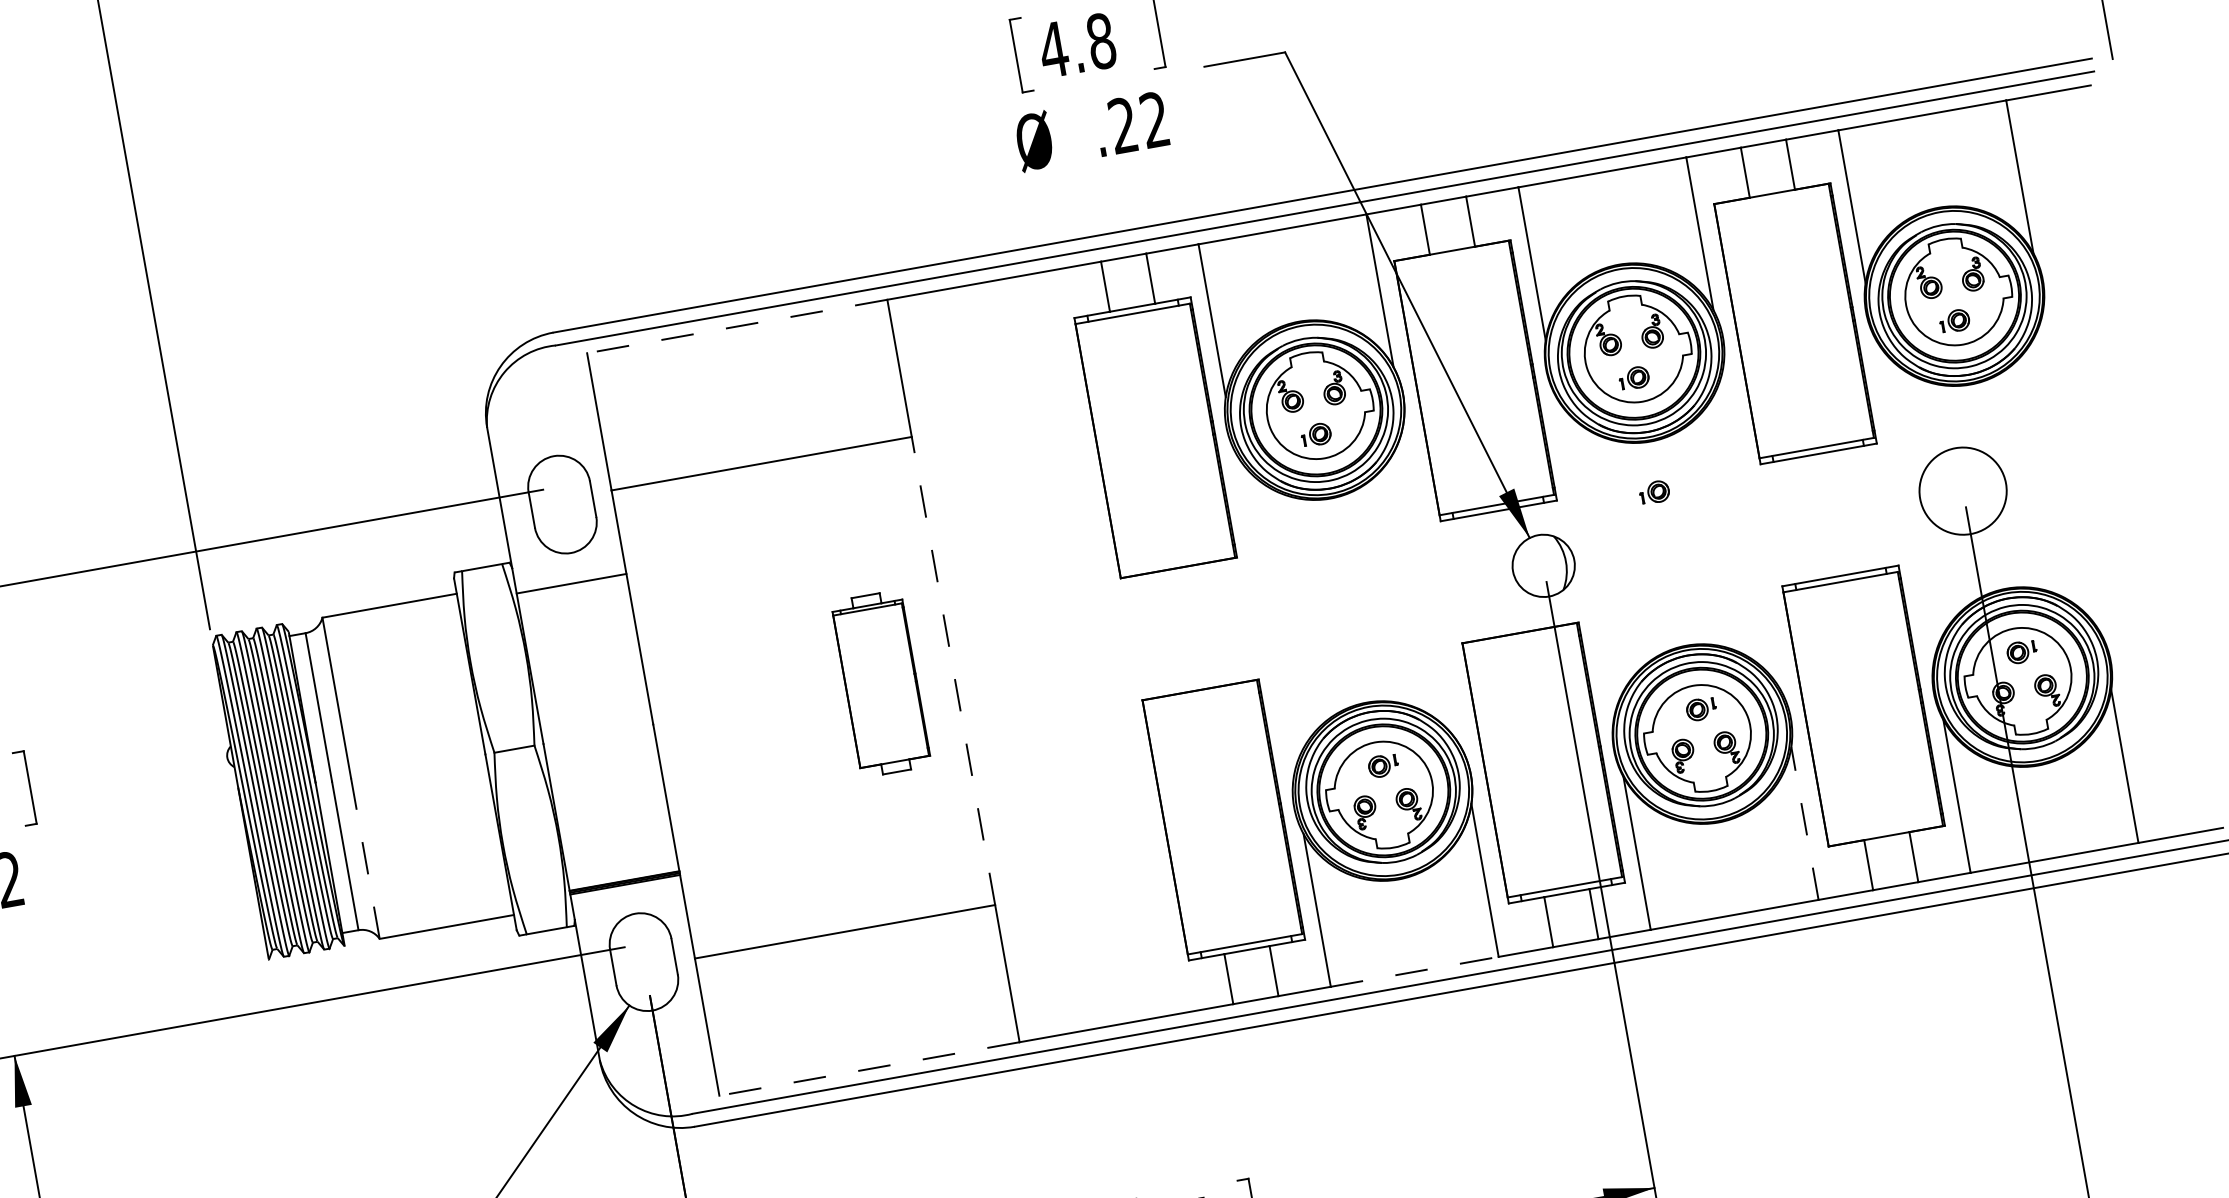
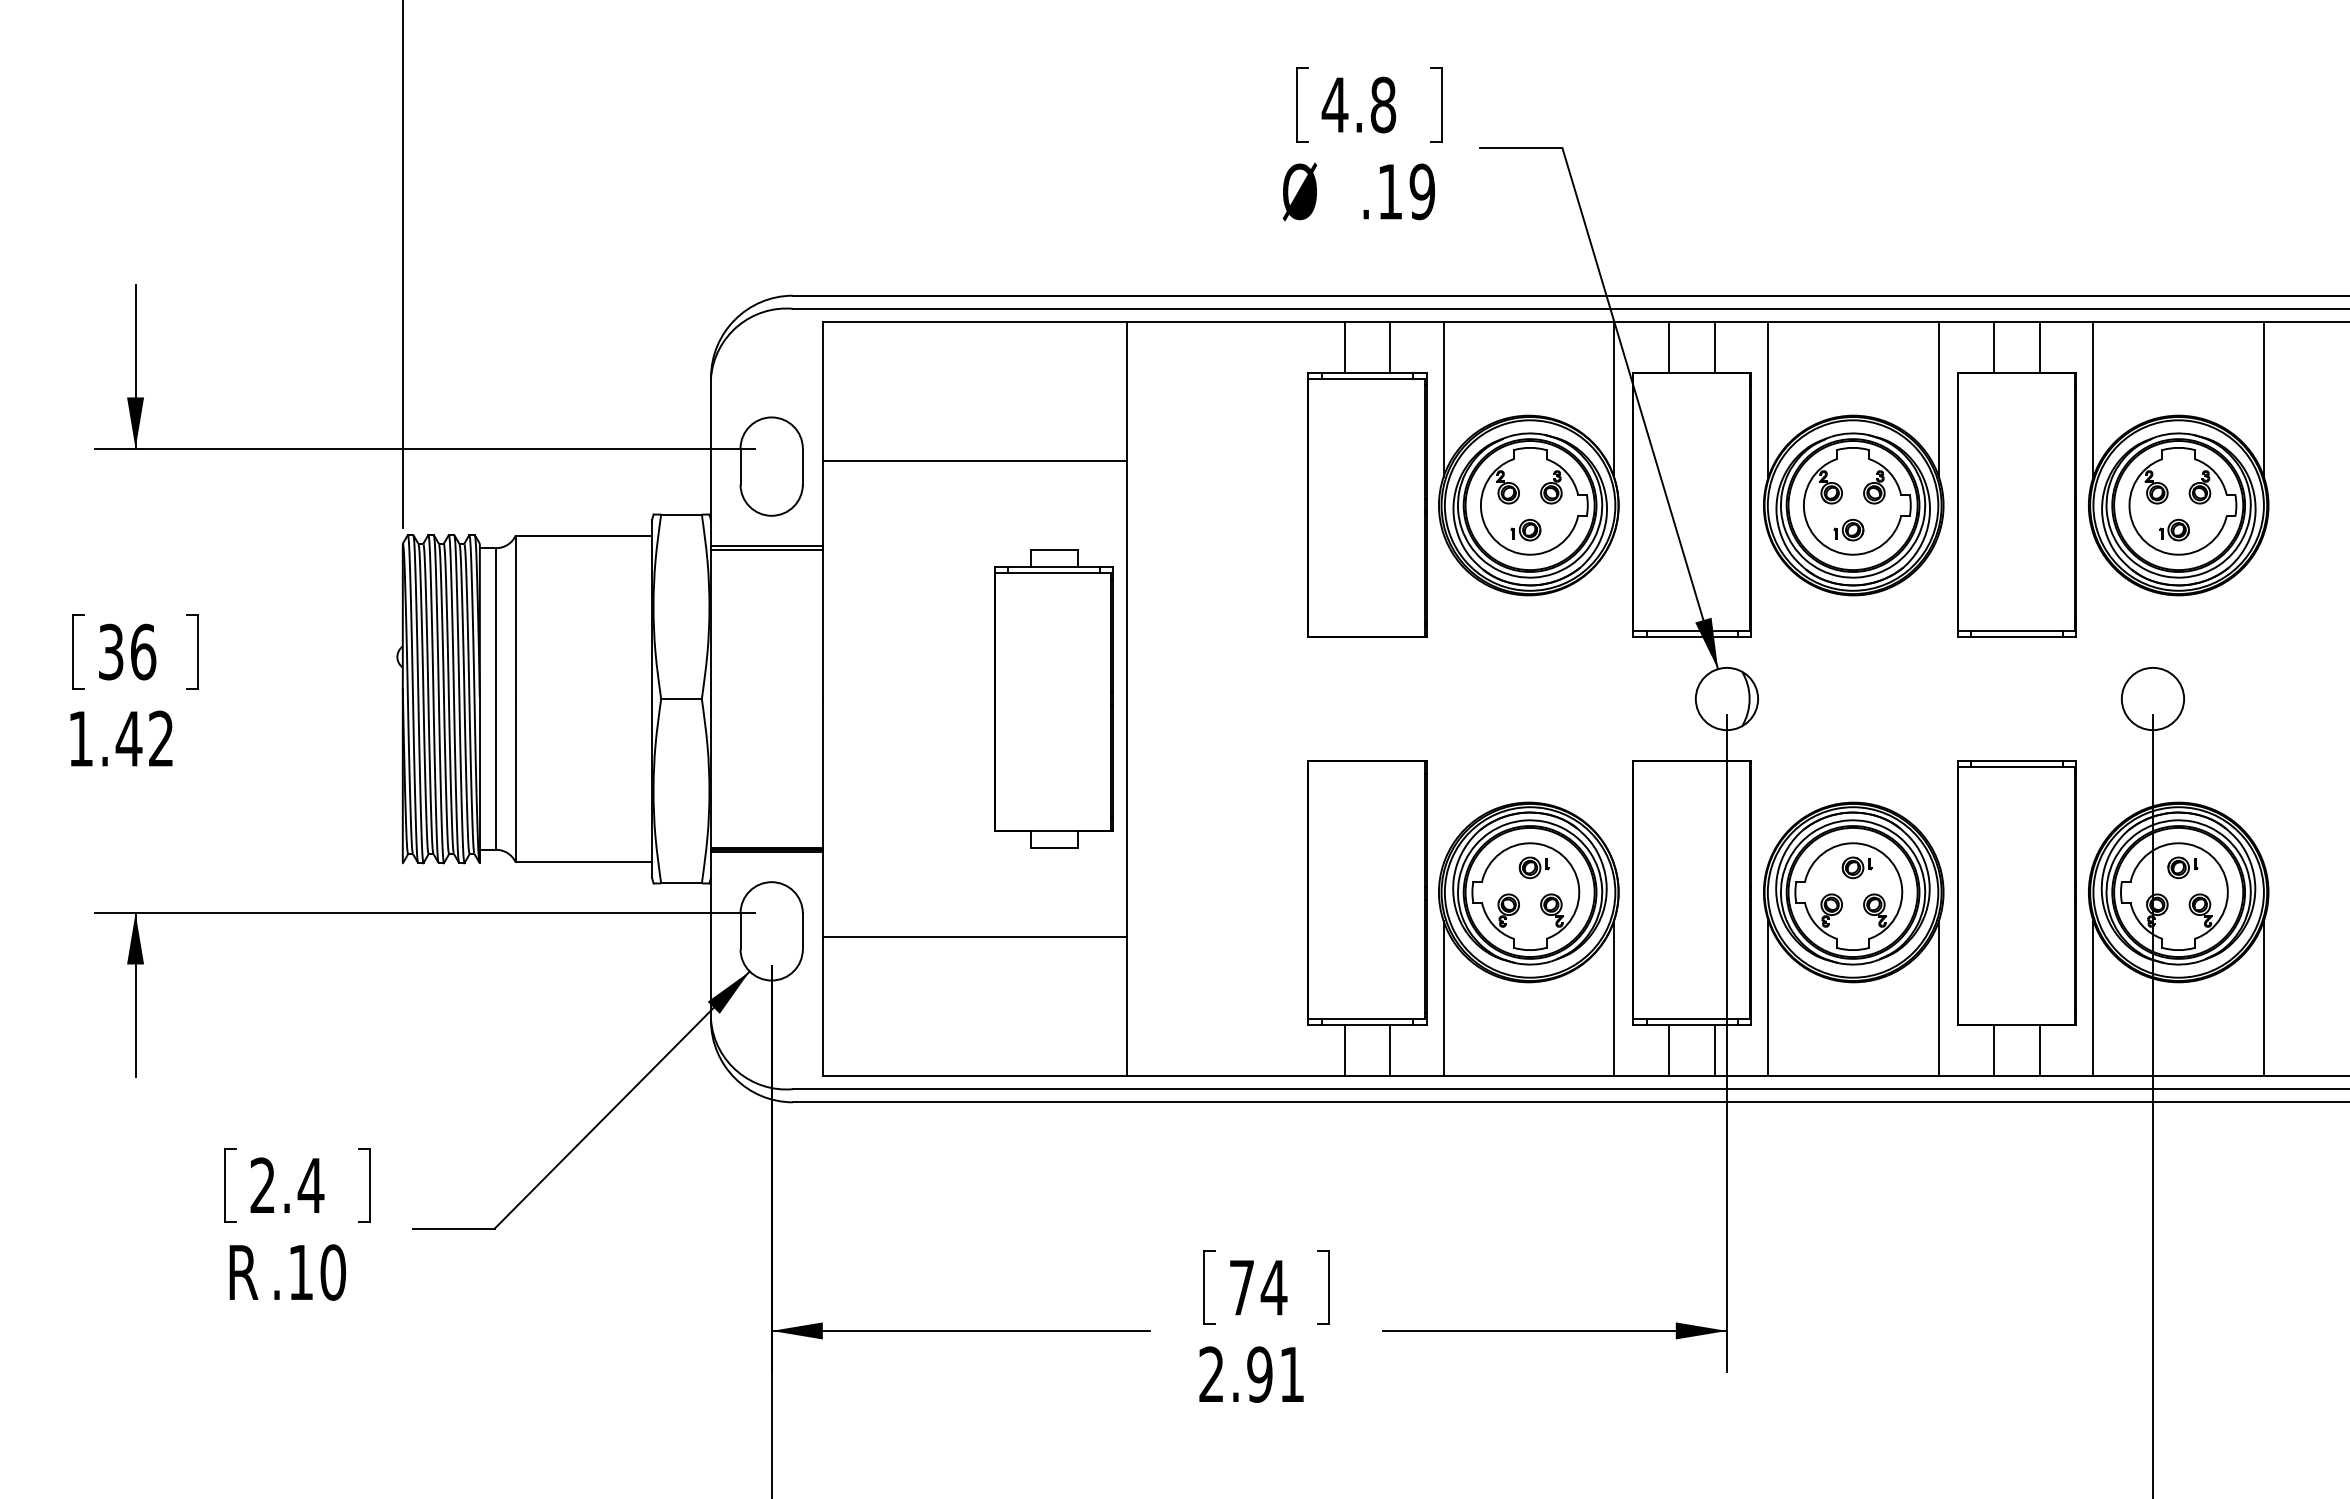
text: (1139, 122) -> (1406, 191), .22 -> .19
line: (736, 326) -> (974, 321), dashed -> solid
circle: (1962, 490) -> (2152, 698), size x0.71
part: (1653, 491) -> (1848, 645), removed
line: (571, 587) -> (766, 549), added
line: (953, 671) -> (1127, 699), dashed -> solid
part: (880, 683) -> (1053, 698), size x1.67
line: (1804, 823) -> (1938, 998), dashed -> solid
line: (365, 858) -> (515, 780), dashed -> solid
line: (1415, 972) -> (1529, 1076), dashed -> solid
line: (869, 1069) -> (974, 1076), dashed -> solid

